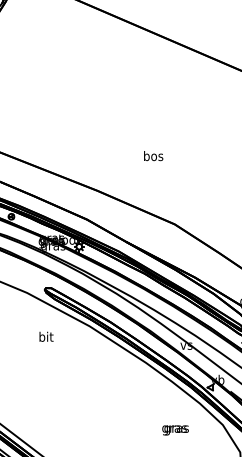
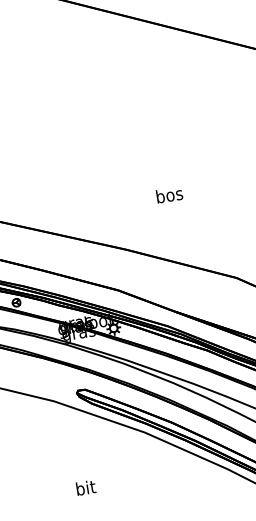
text: (153, 156) -> (169, 195), moved
text: (46, 336) -> (86, 487), moved

